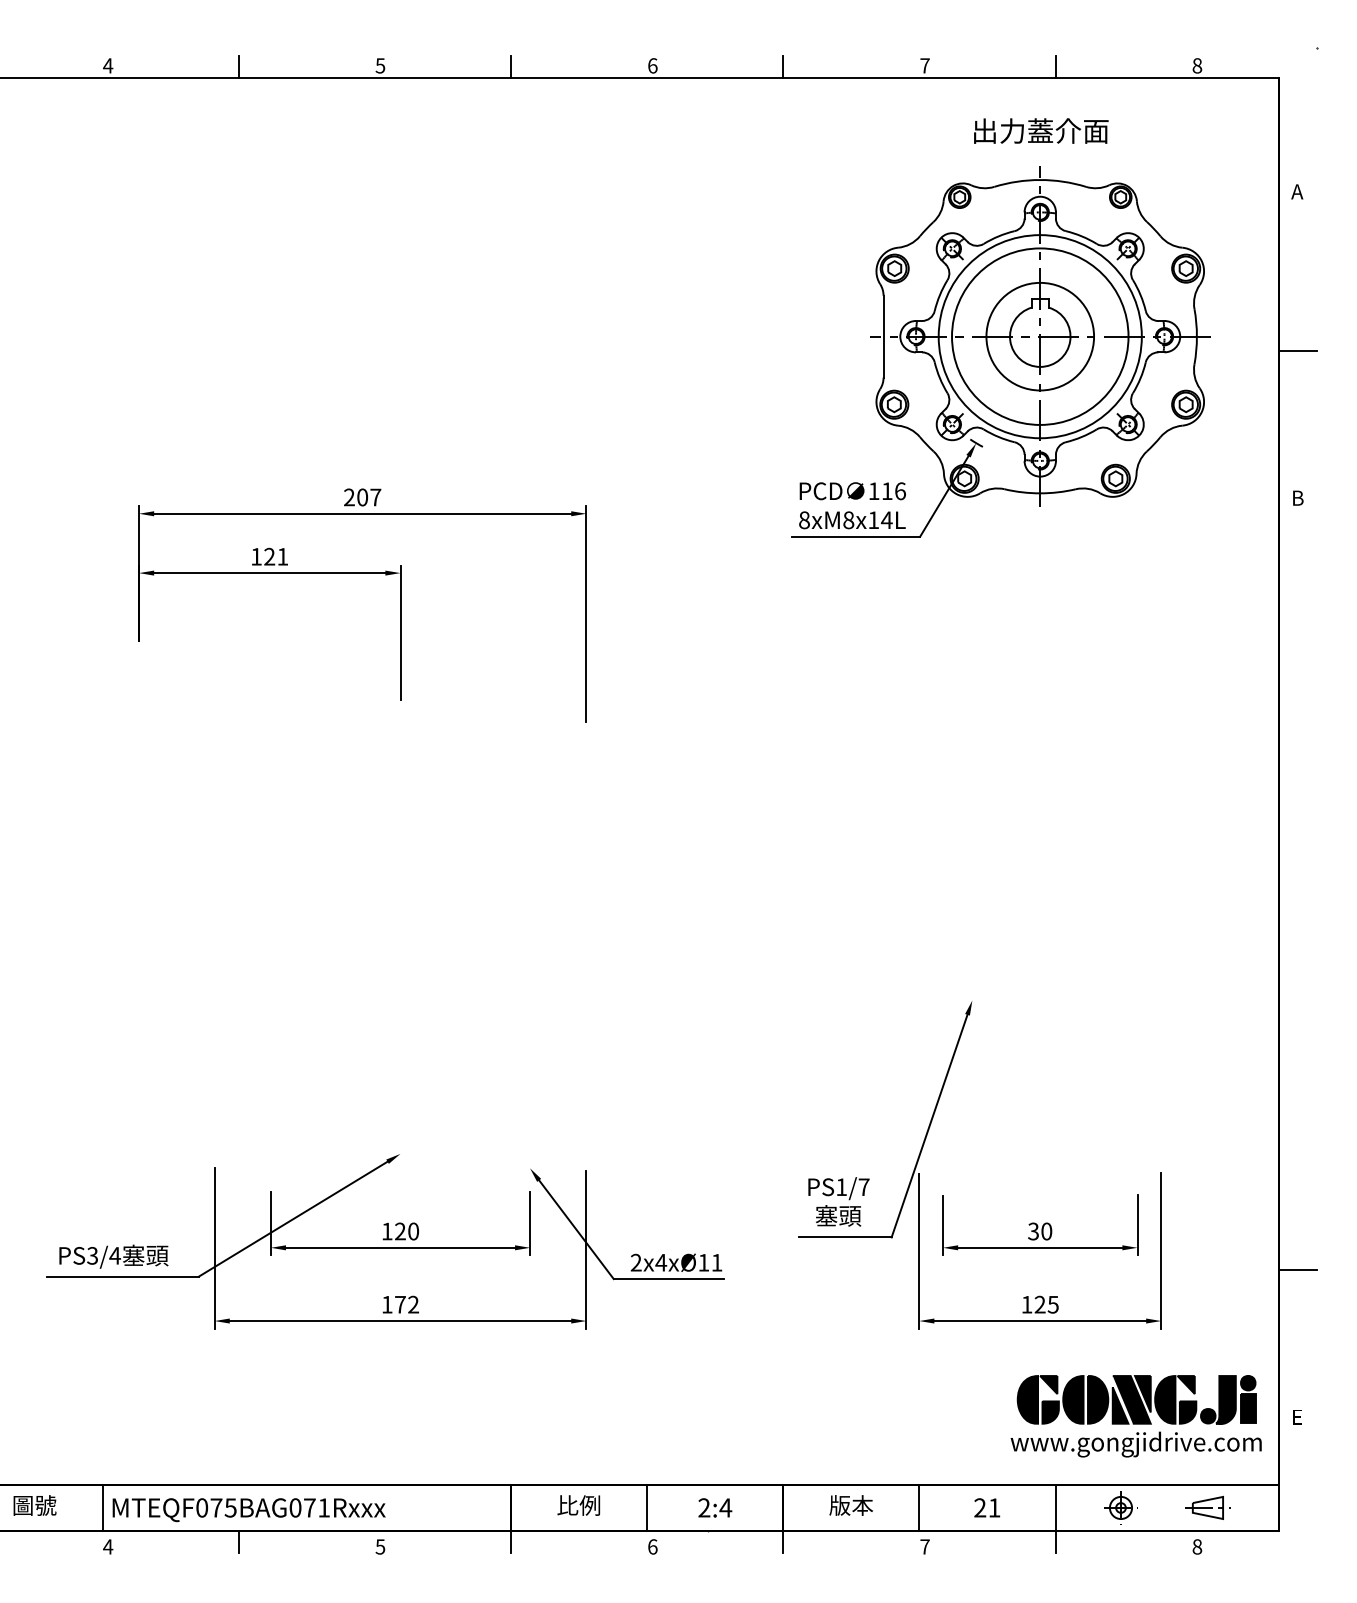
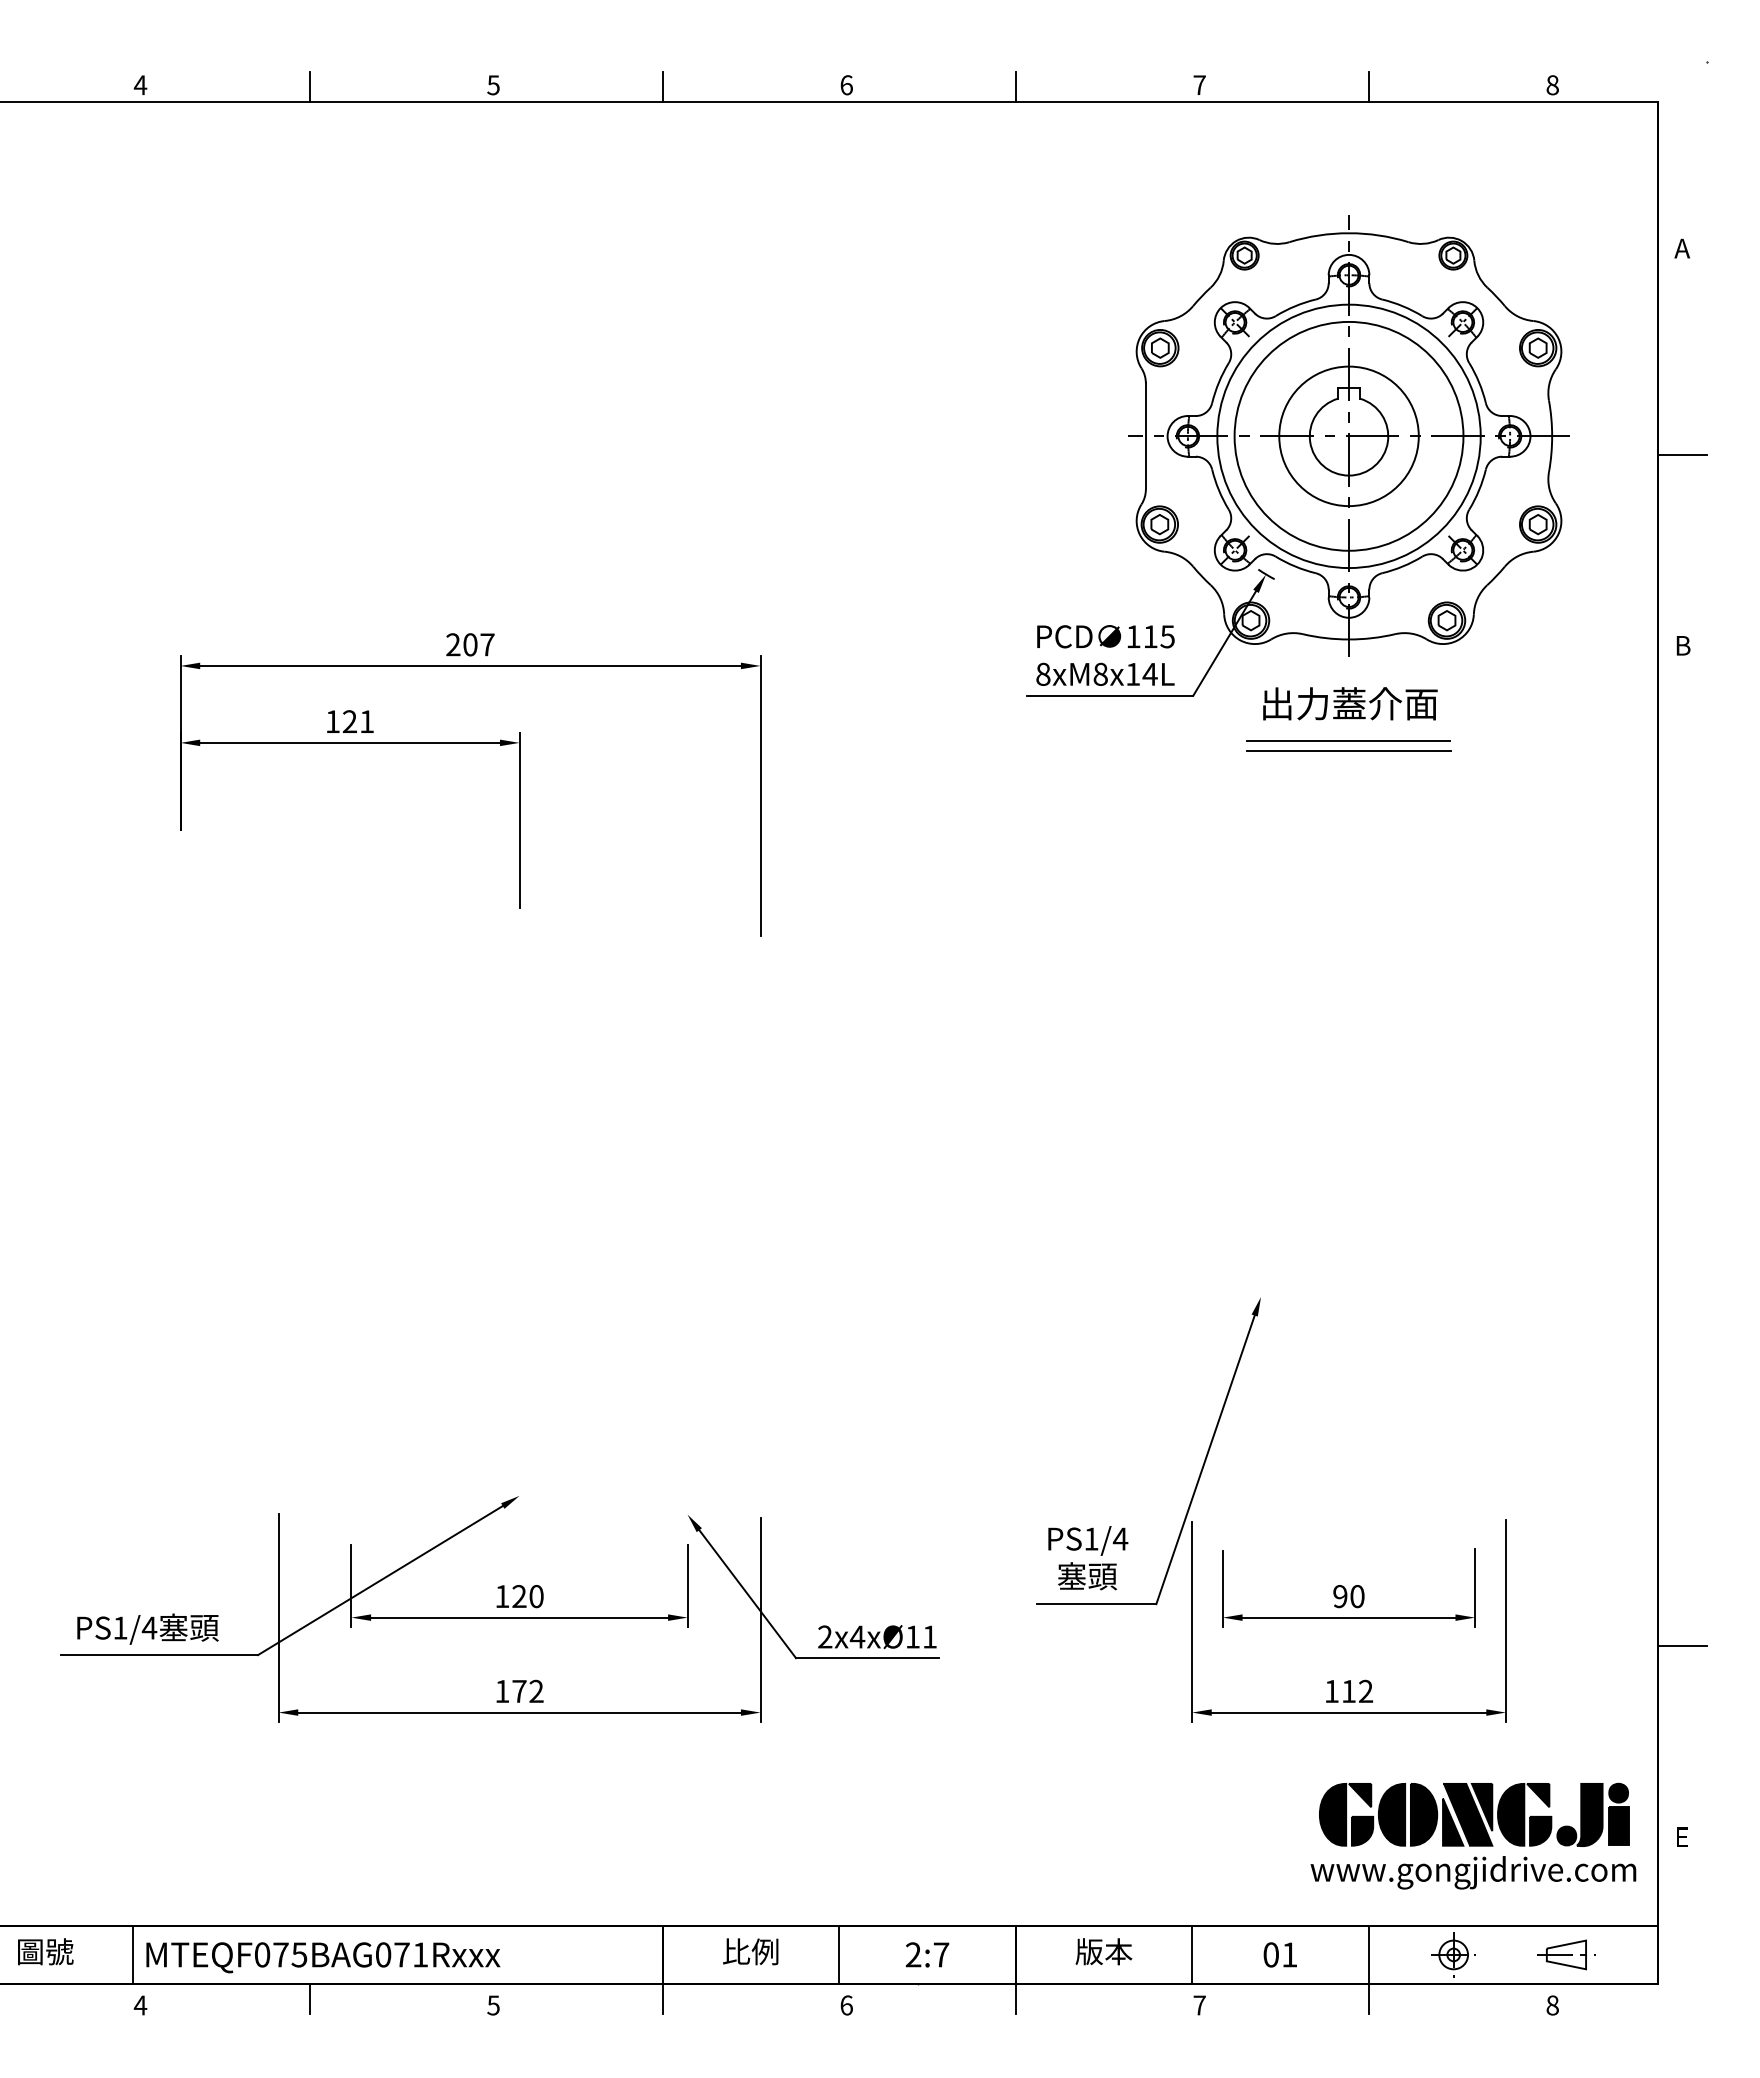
text: (1041, 130) -> (1350, 703), moved
text: (900, 491) -> (1167, 636), 116 -> 115
line: (1039, 572) -> (1348, 741), added
line: (1039, 578) -> (1348, 750), added
text: (863, 1186) -> (1120, 1538), PS1/7 -> PS1/4
text: (1033, 1231) -> (1340, 1596), 30 -> 90
text: (92, 1255) -> (120, 1627), PS3/4 -> PS1/4
text: (1046, 1304) -> (1357, 1691), 125 -> 112
text: (725, 1507) -> (941, 1954), 2:4 -> 2:7
text: (979, 1507) -> (1270, 1954), 21 -> 01

